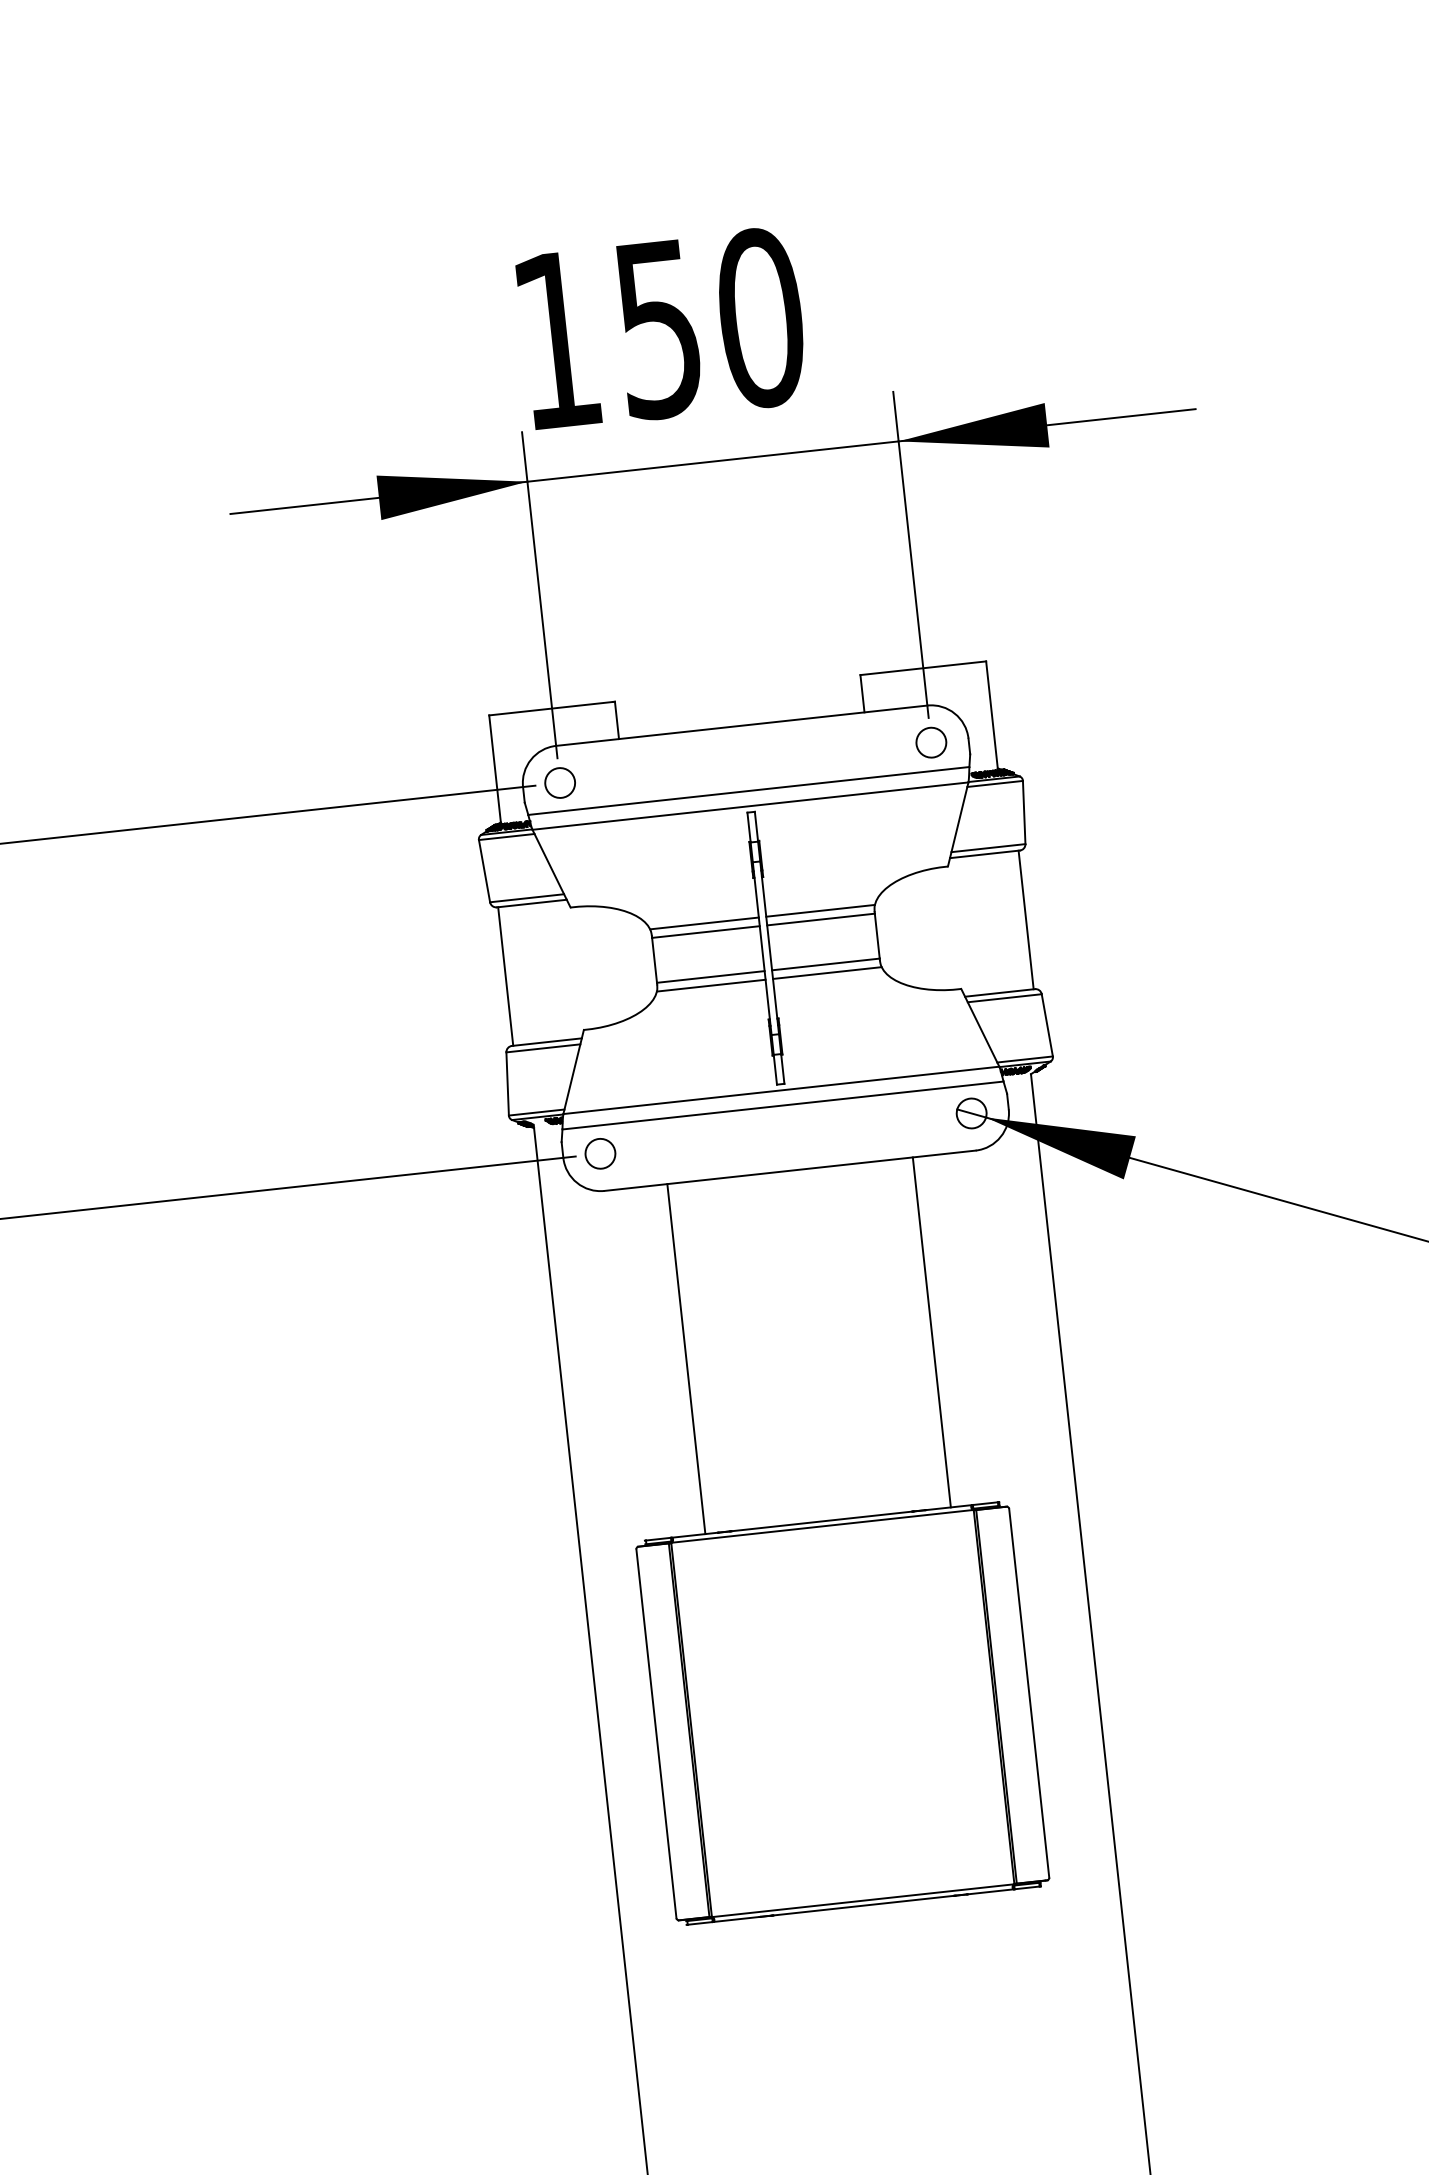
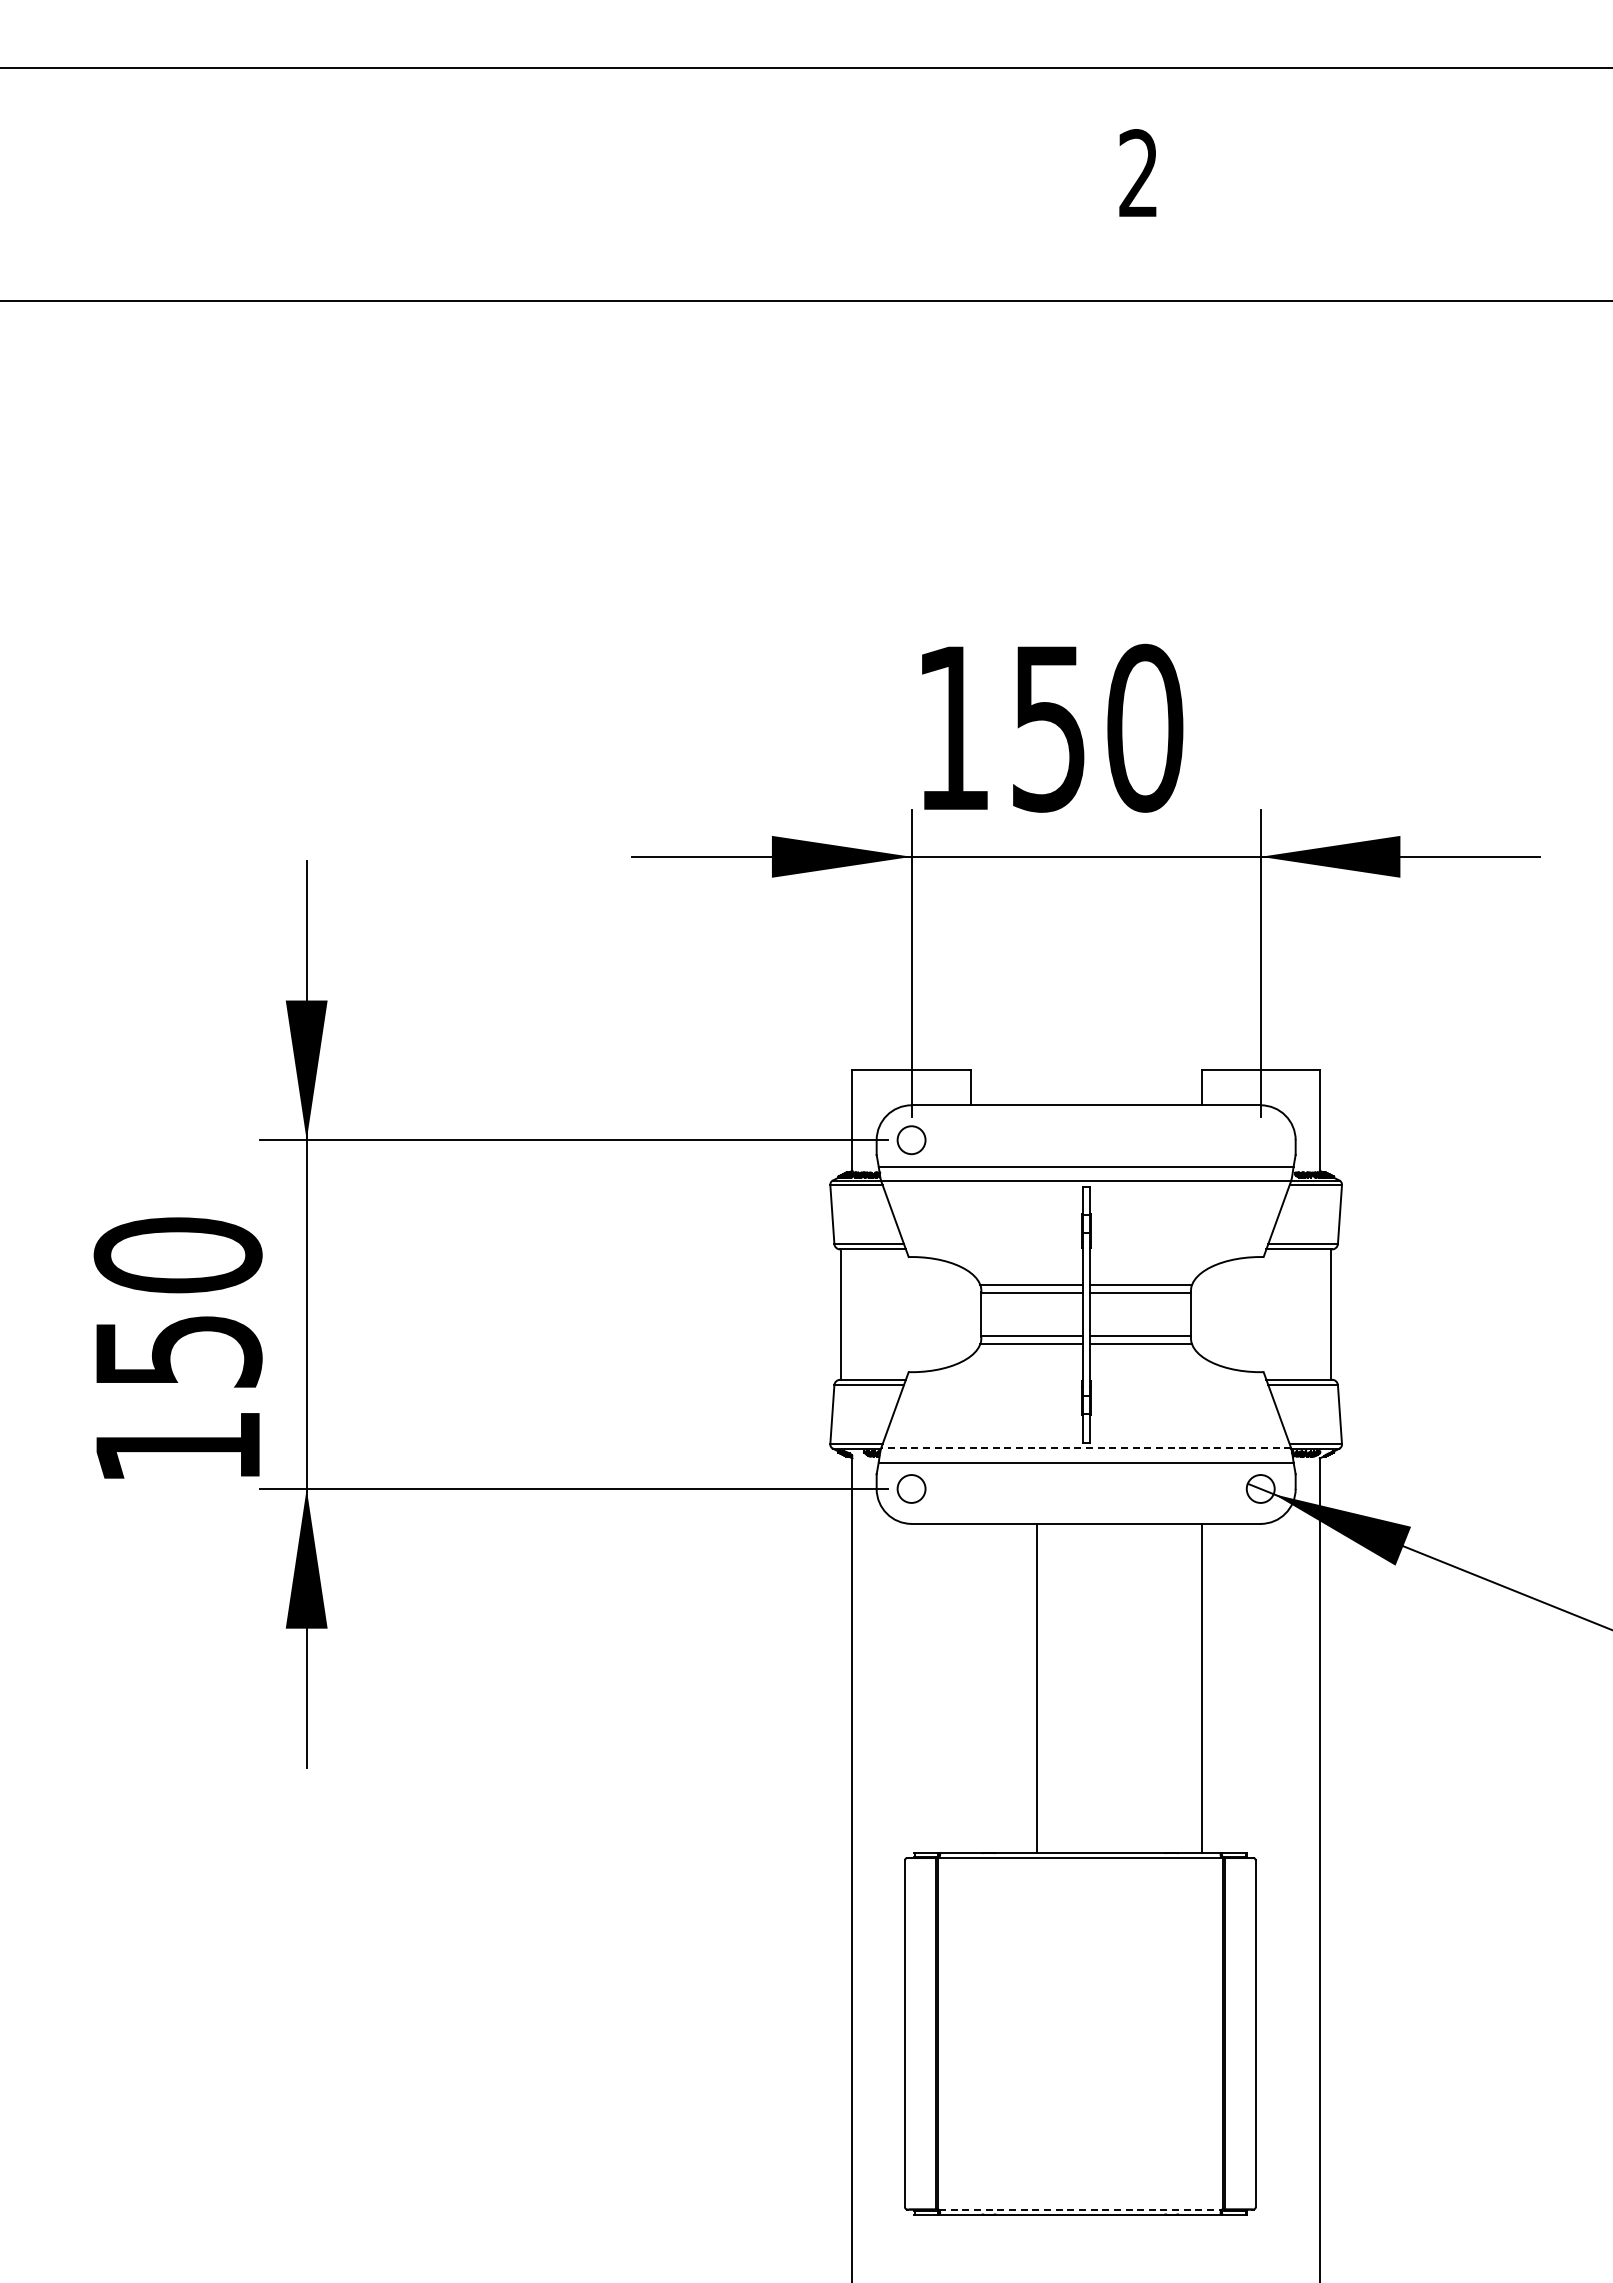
circle: (931, 743) -> (1260, 1140), removed
line: (780, 1090) -> (1085, 1448), solid -> dashed
line: (686, 1359) -> (1036, 1688), moved
line: (863, 1900) -> (1080, 2209), solid -> dashed

